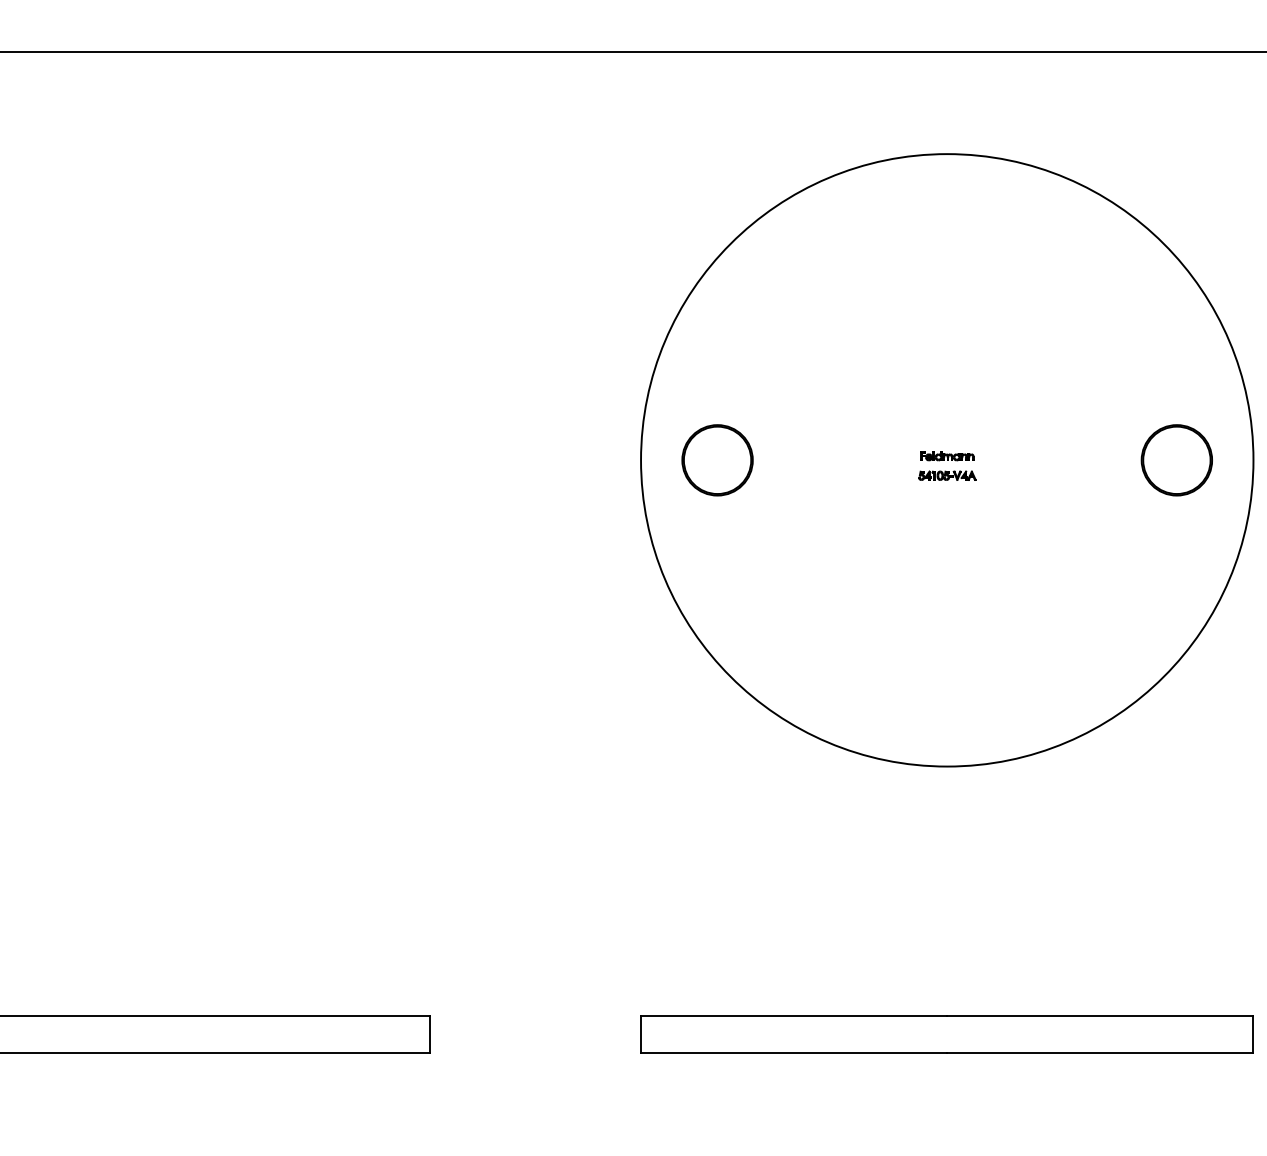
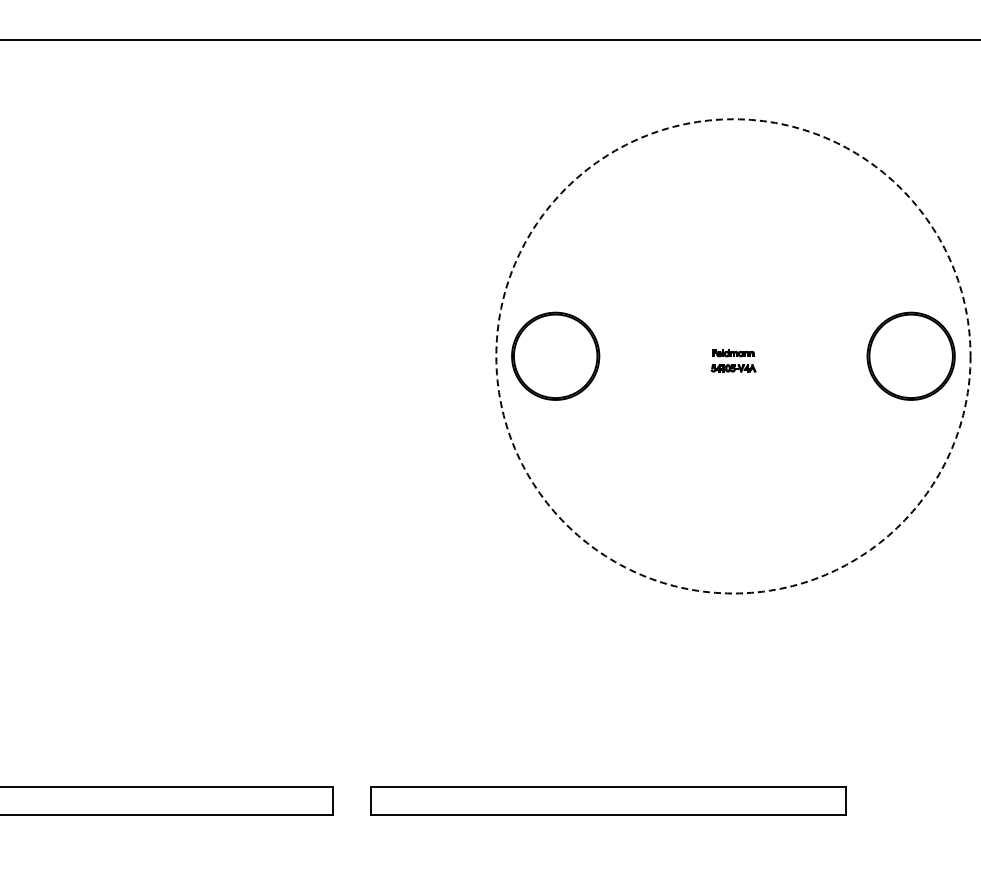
circle: (717, 460) -> (555, 356), size x1.6
circle: (947, 460) -> (733, 356), solid -> dashed
circle: (1177, 460) -> (911, 356), size x1.6
part: (947, 1033) -> (608, 800), moved

